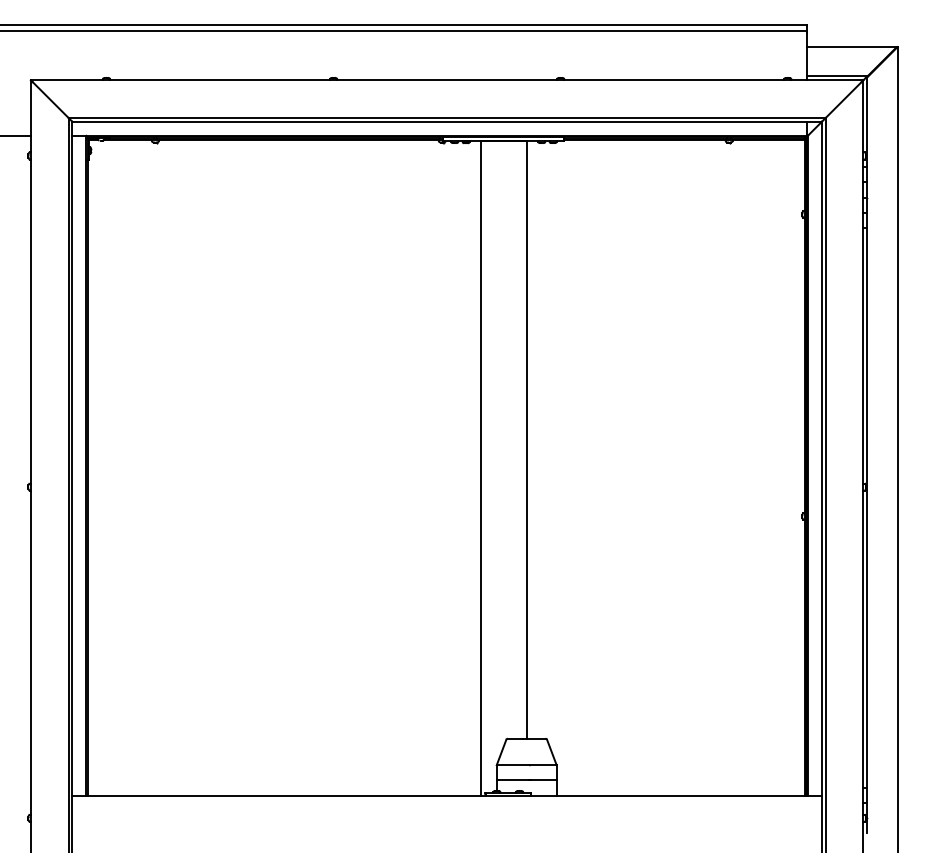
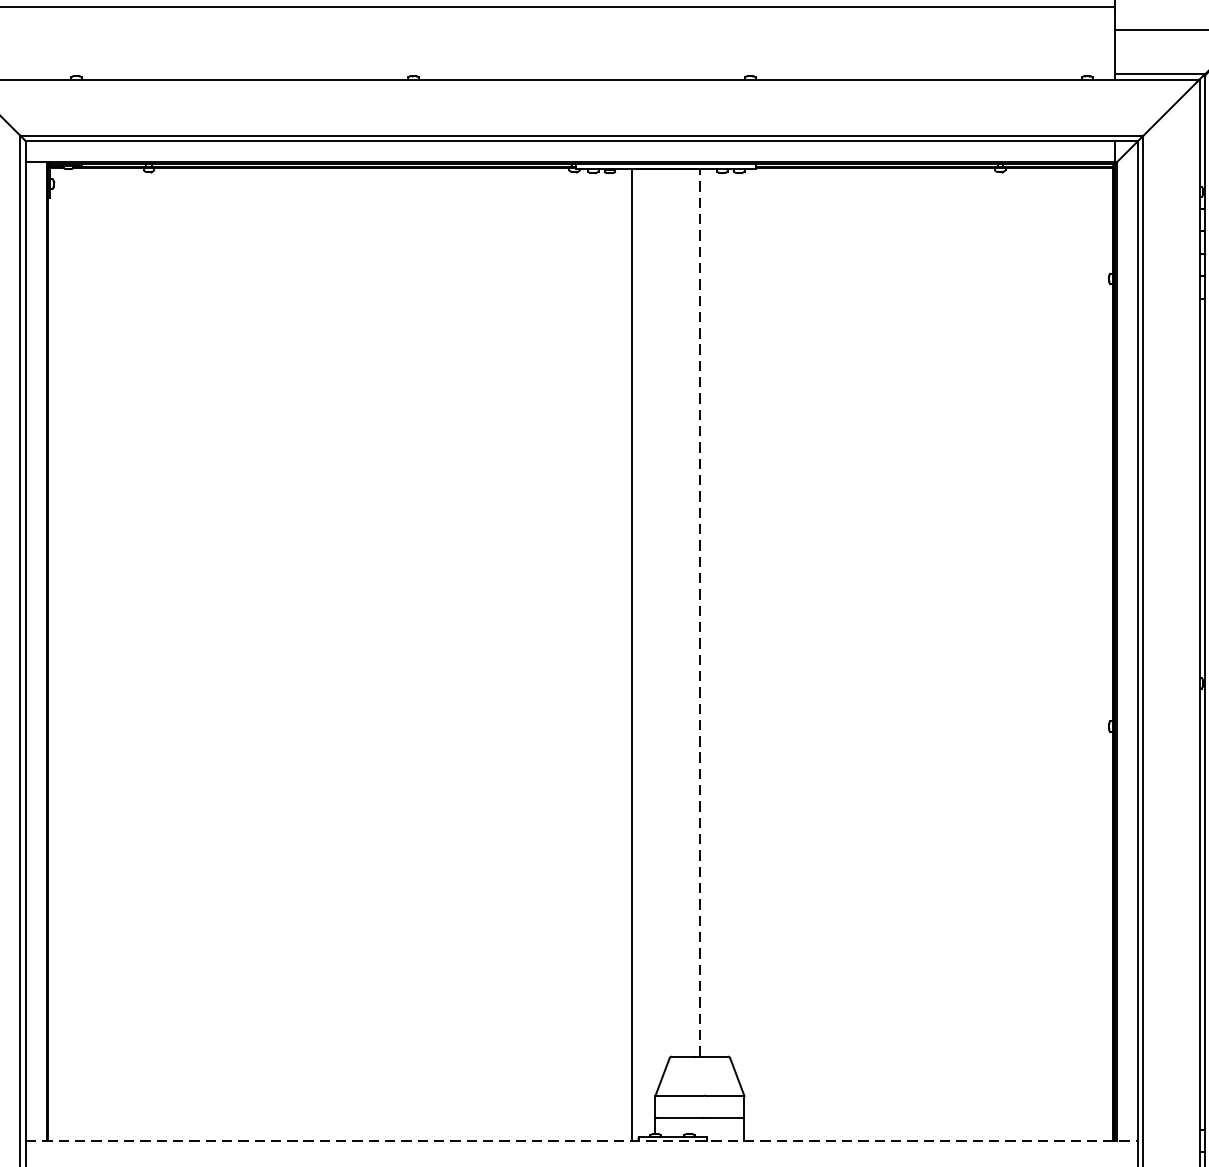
line: (526, 439) -> (699, 612), solid -> dashed
line: (447, 795) -> (582, 1140), solid -> dashed

